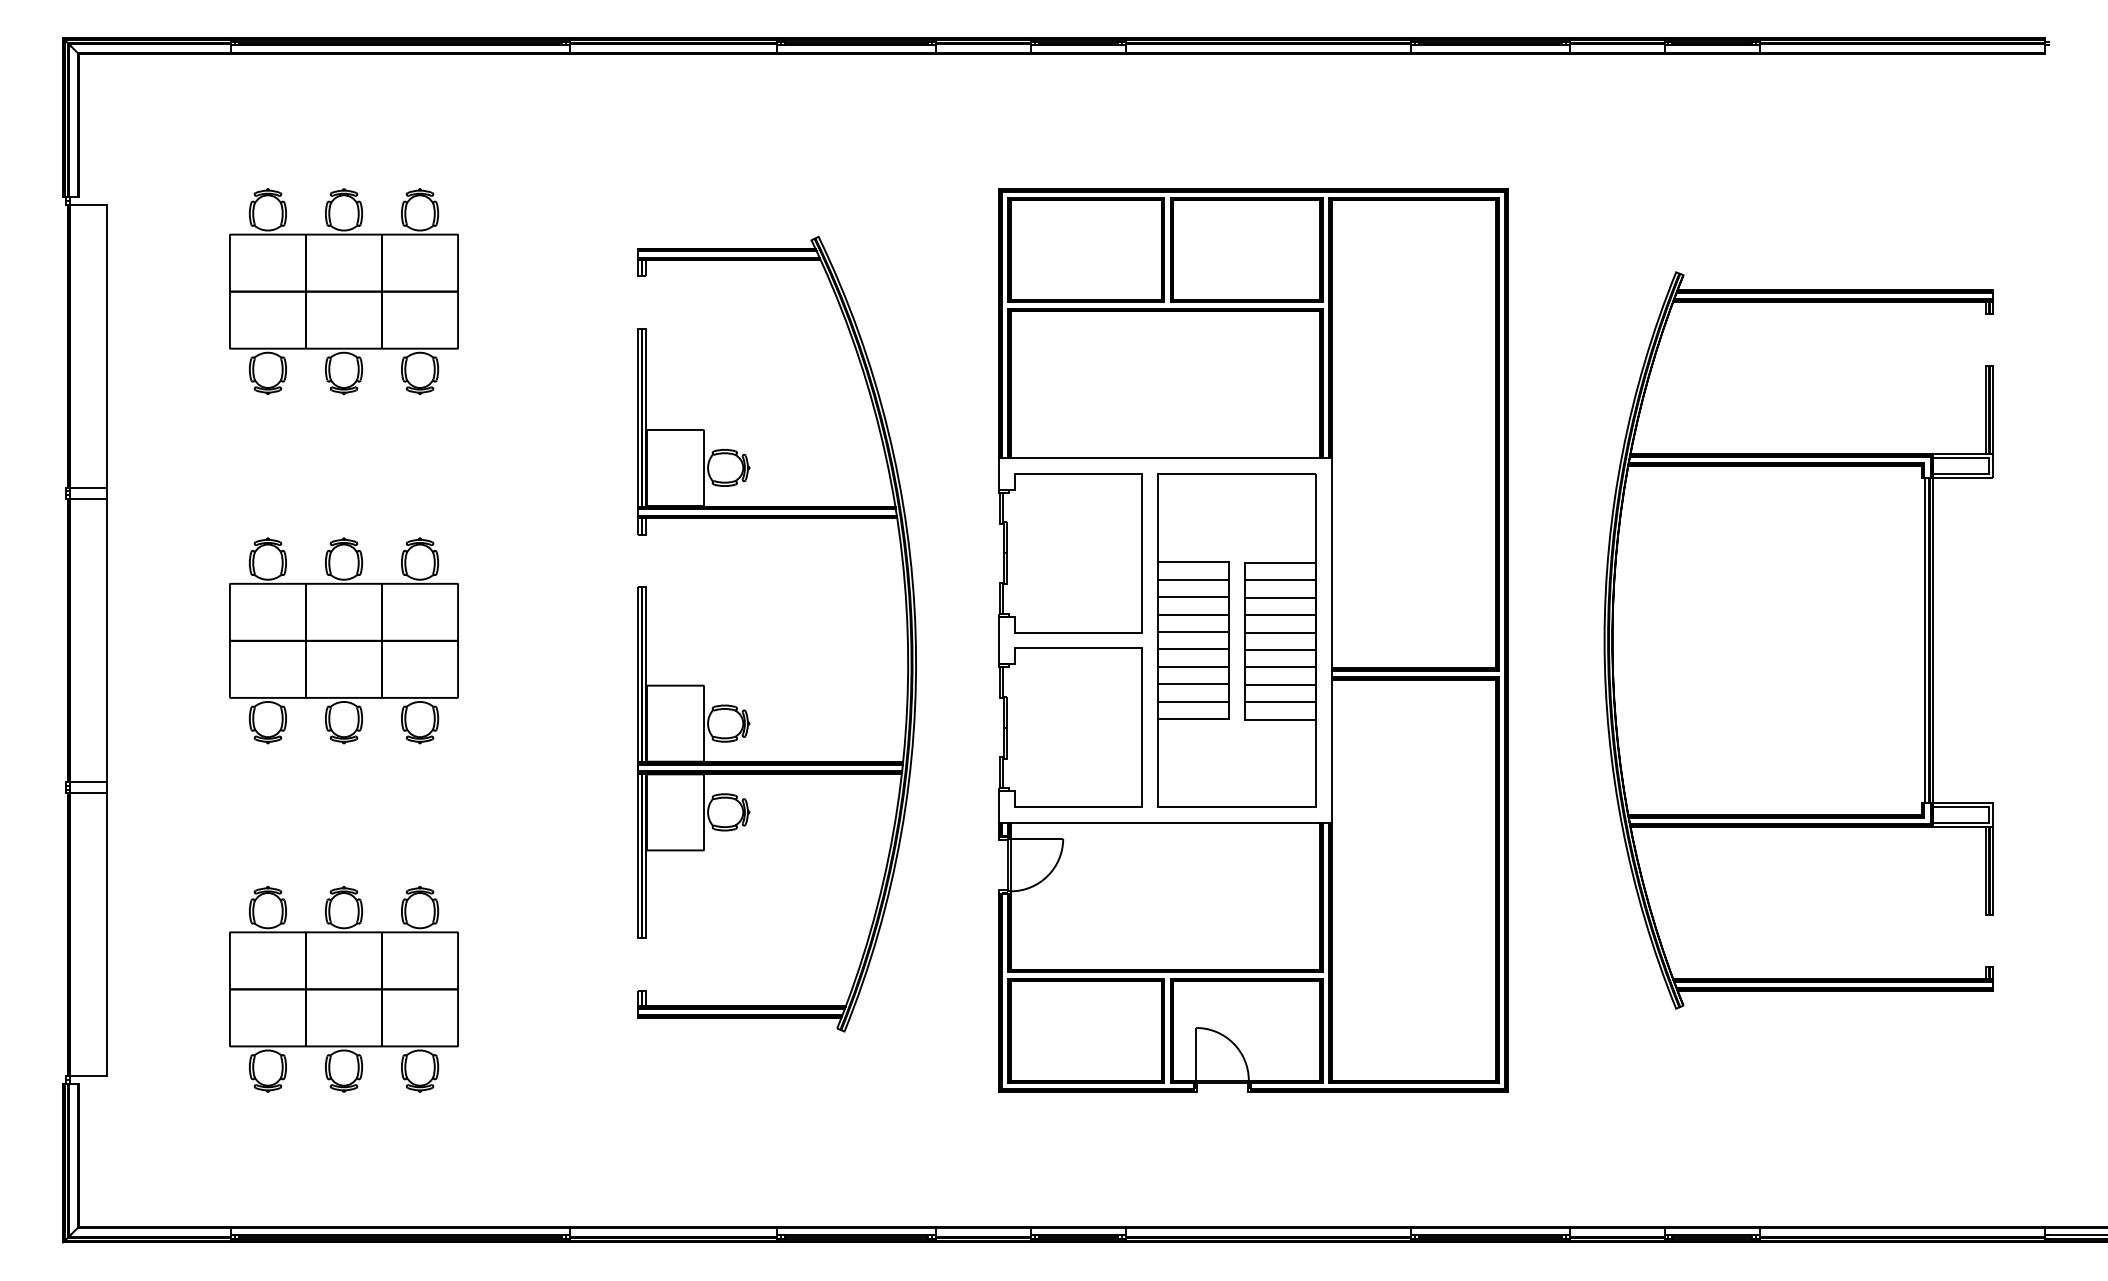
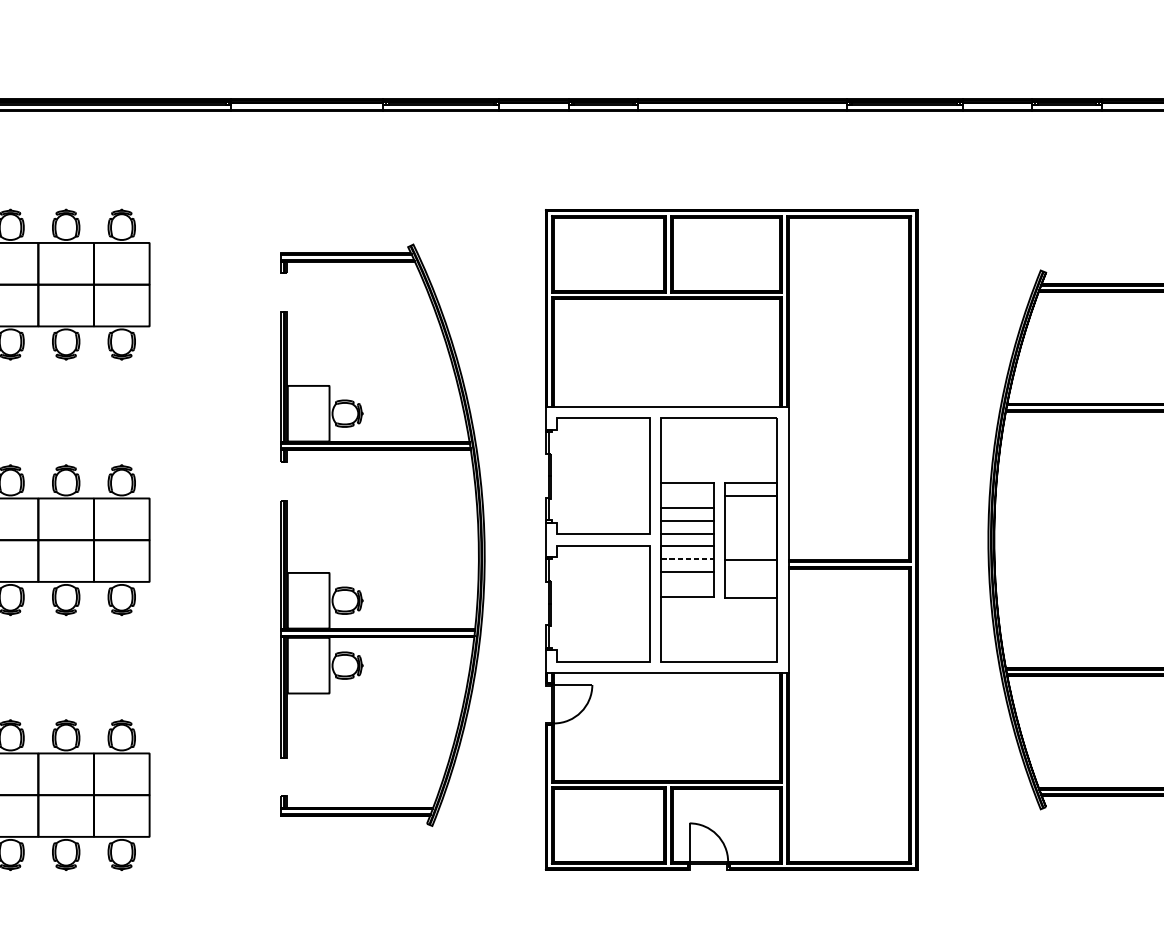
line: (1192, 579) -> (686, 495), removed
line: (1280, 597) -> (751, 508), removed
line: (1280, 615) -> (751, 521), removed
line: (1280, 632) -> (751, 534), removed
line: (1280, 649) -> (751, 546), removed
line: (1193, 666) -> (687, 558), solid -> dashed
line: (1280, 684) -> (751, 572), removed
line: (1192, 701) -> (686, 584), removed
line: (1280, 702) -> (751, 585), removed

